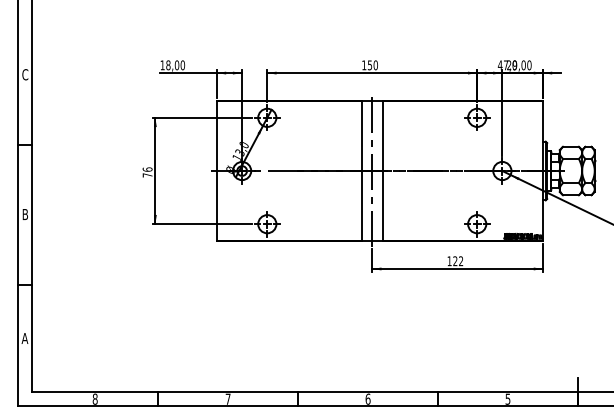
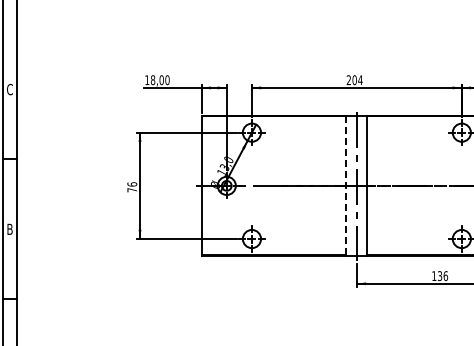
text: (370, 65) -> (355, 80), 150 -> 204
line: (361, 171) -> (346, 186), solid -> dashed
text: (458, 261) -> (443, 276), 122 -> 136

